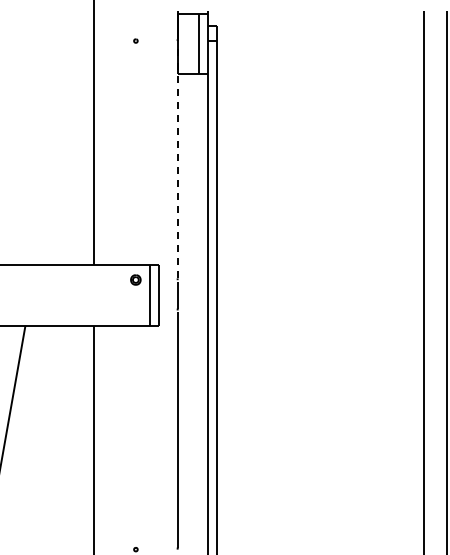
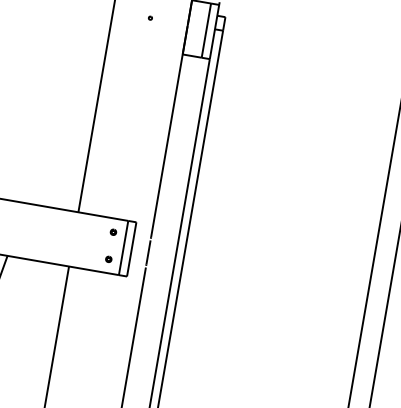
line: (177, 160) -> (169, 131), dashed -> solid
part: (135, 280) -> (113, 232), size x0.62
part: (135, 310) -> (108, 259), added

